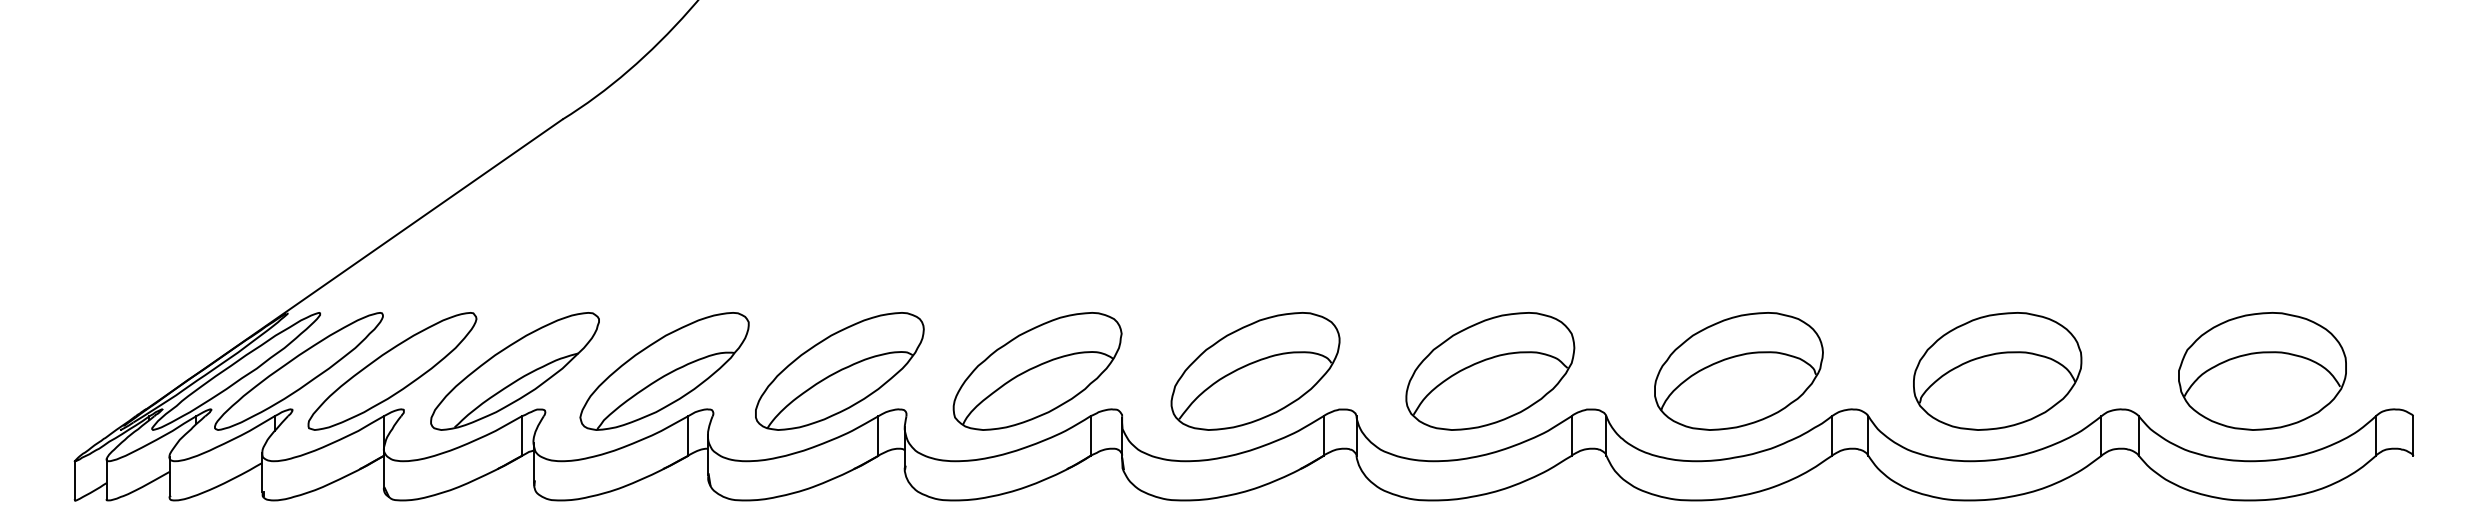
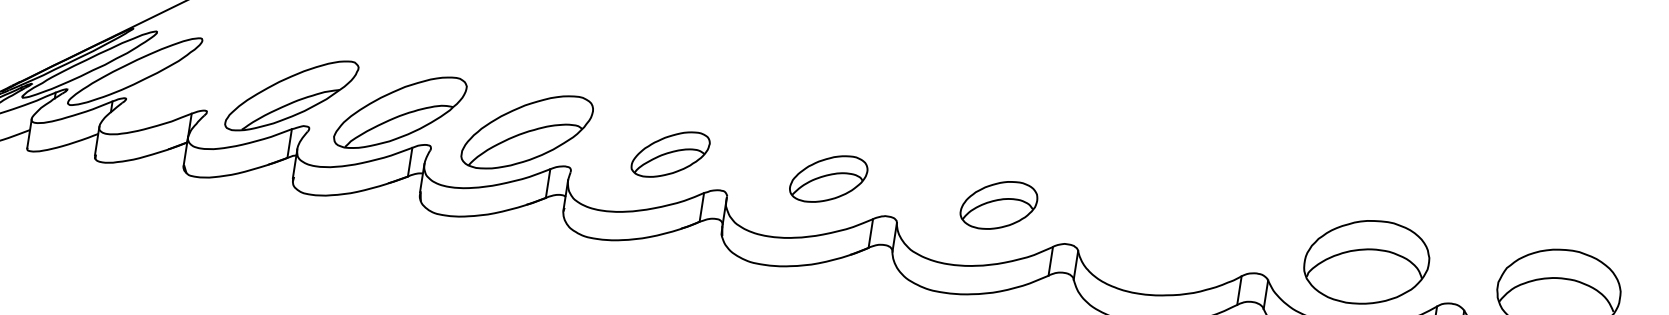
part: (392, 371) -> (203, 82), removed
part: (1037, 371) -> (670, 154), size x0.6
part: (1255, 371) -> (828, 179), size x0.6
part: (1490, 371) -> (999, 205), size x0.6
part: (1738, 371) -> (1178, 233), removed

